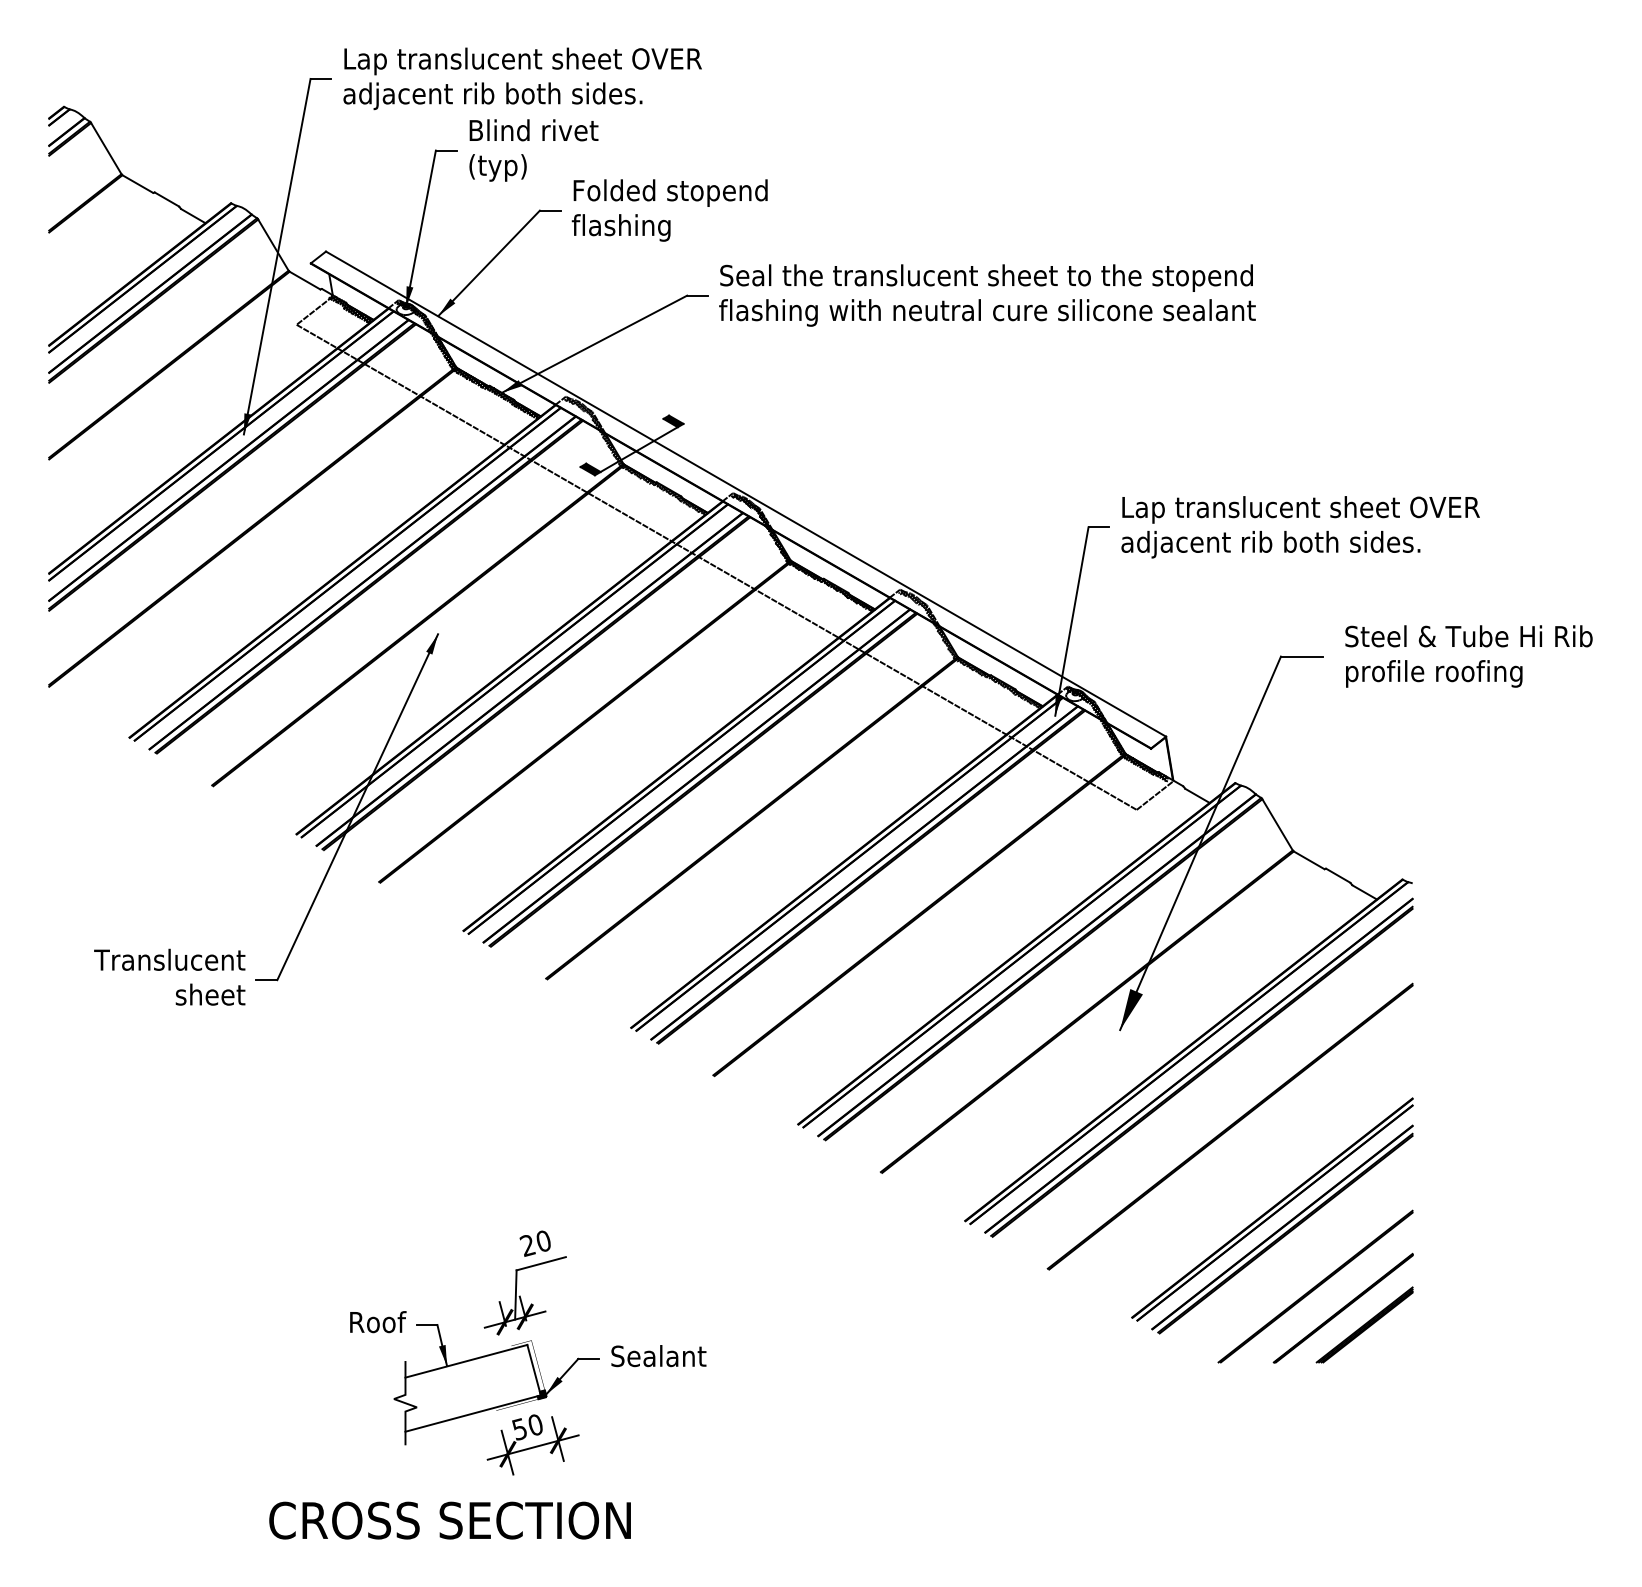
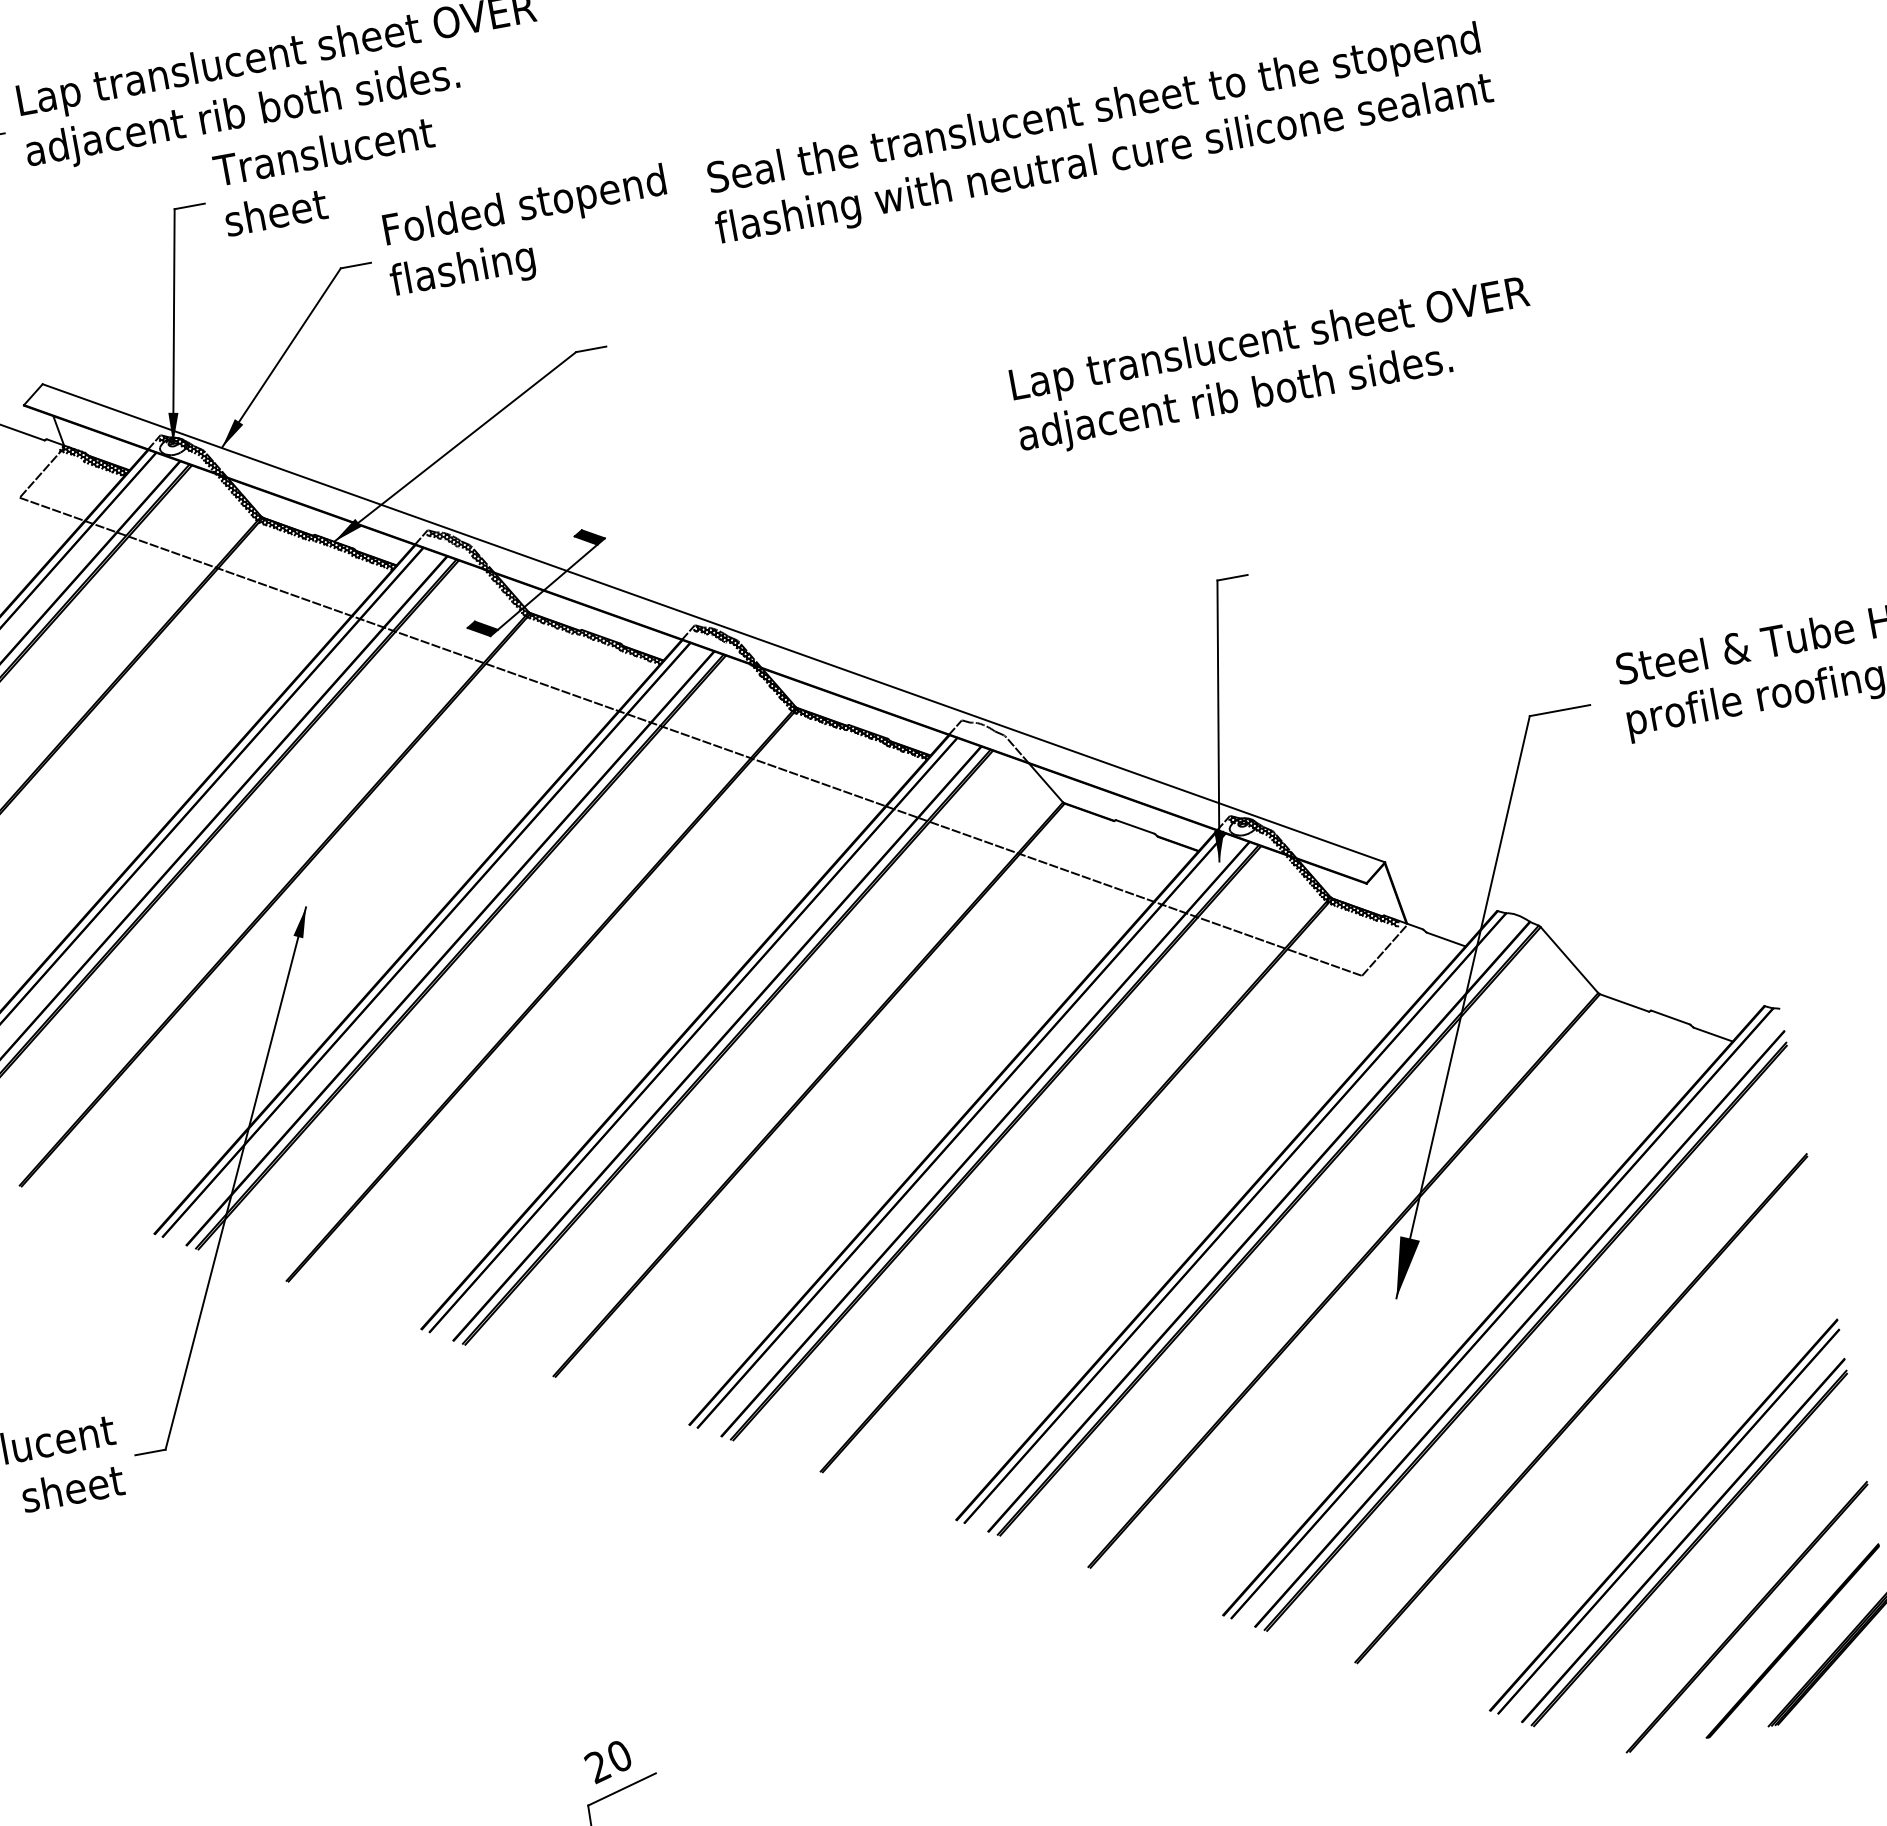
text: (542, 150) -> (328, 180), Blind rivet (typ) -> Translucent sheet
text: (987, 295) -> (1100, 136), moved
text: (1300, 527) -> (1273, 367), moved
hatch: (970, 649) -> (1079, 788), removed

